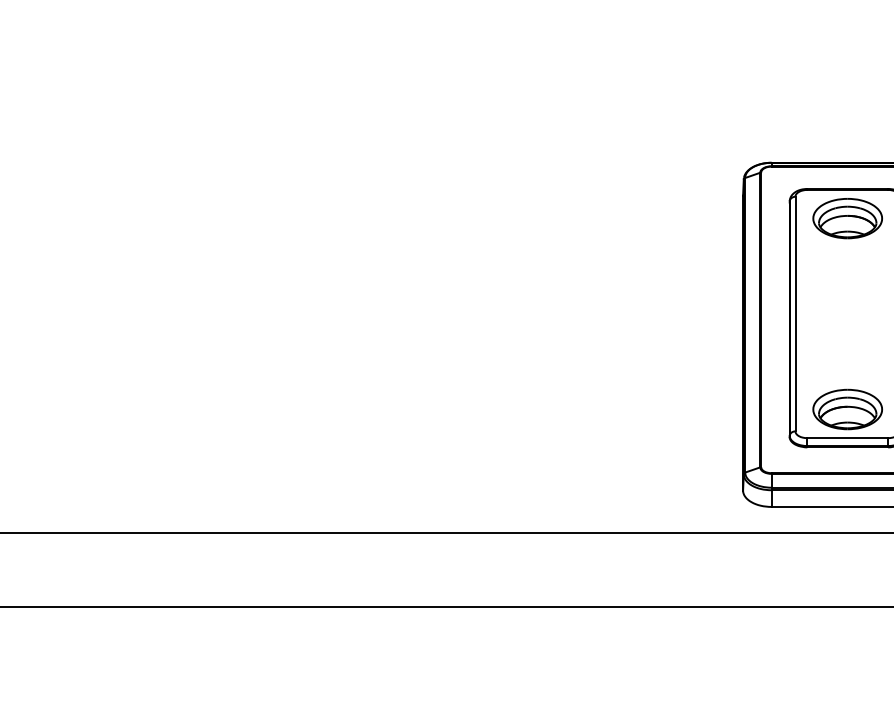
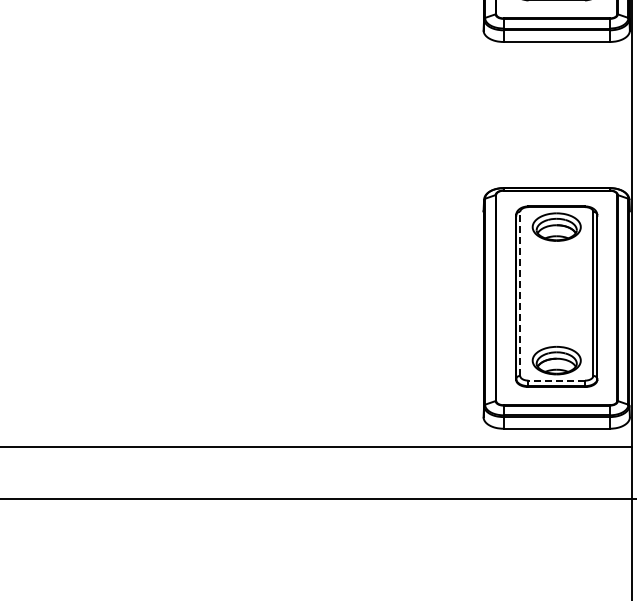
line: (795, 313) -> (520, 293), solid -> dashed
line: (847, 437) -> (556, 380), solid -> dashed

